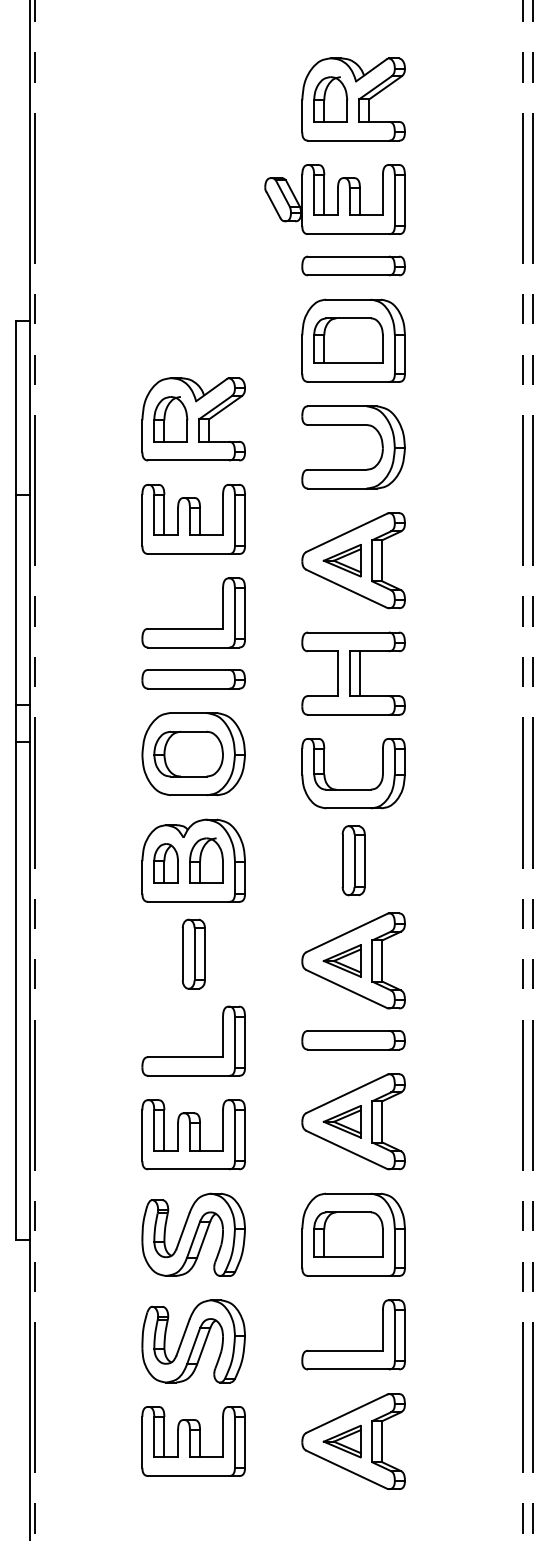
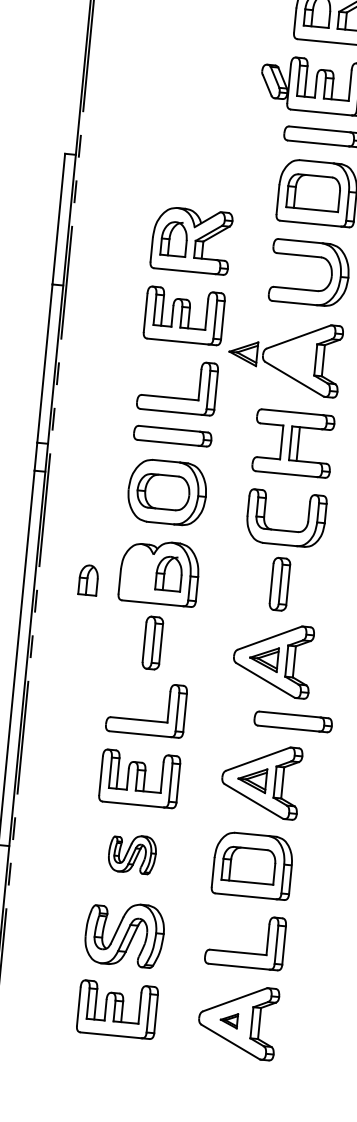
part: (341, 560) -> (242, 352), moved
part: (165, 863) -> (88, 580), moved
part: (353, 1040) -> (293, 722), moved
part: (193, 1234) -> (132, 853), size x0.6
part: (341, 1441) -> (228, 1020), size x0.6

